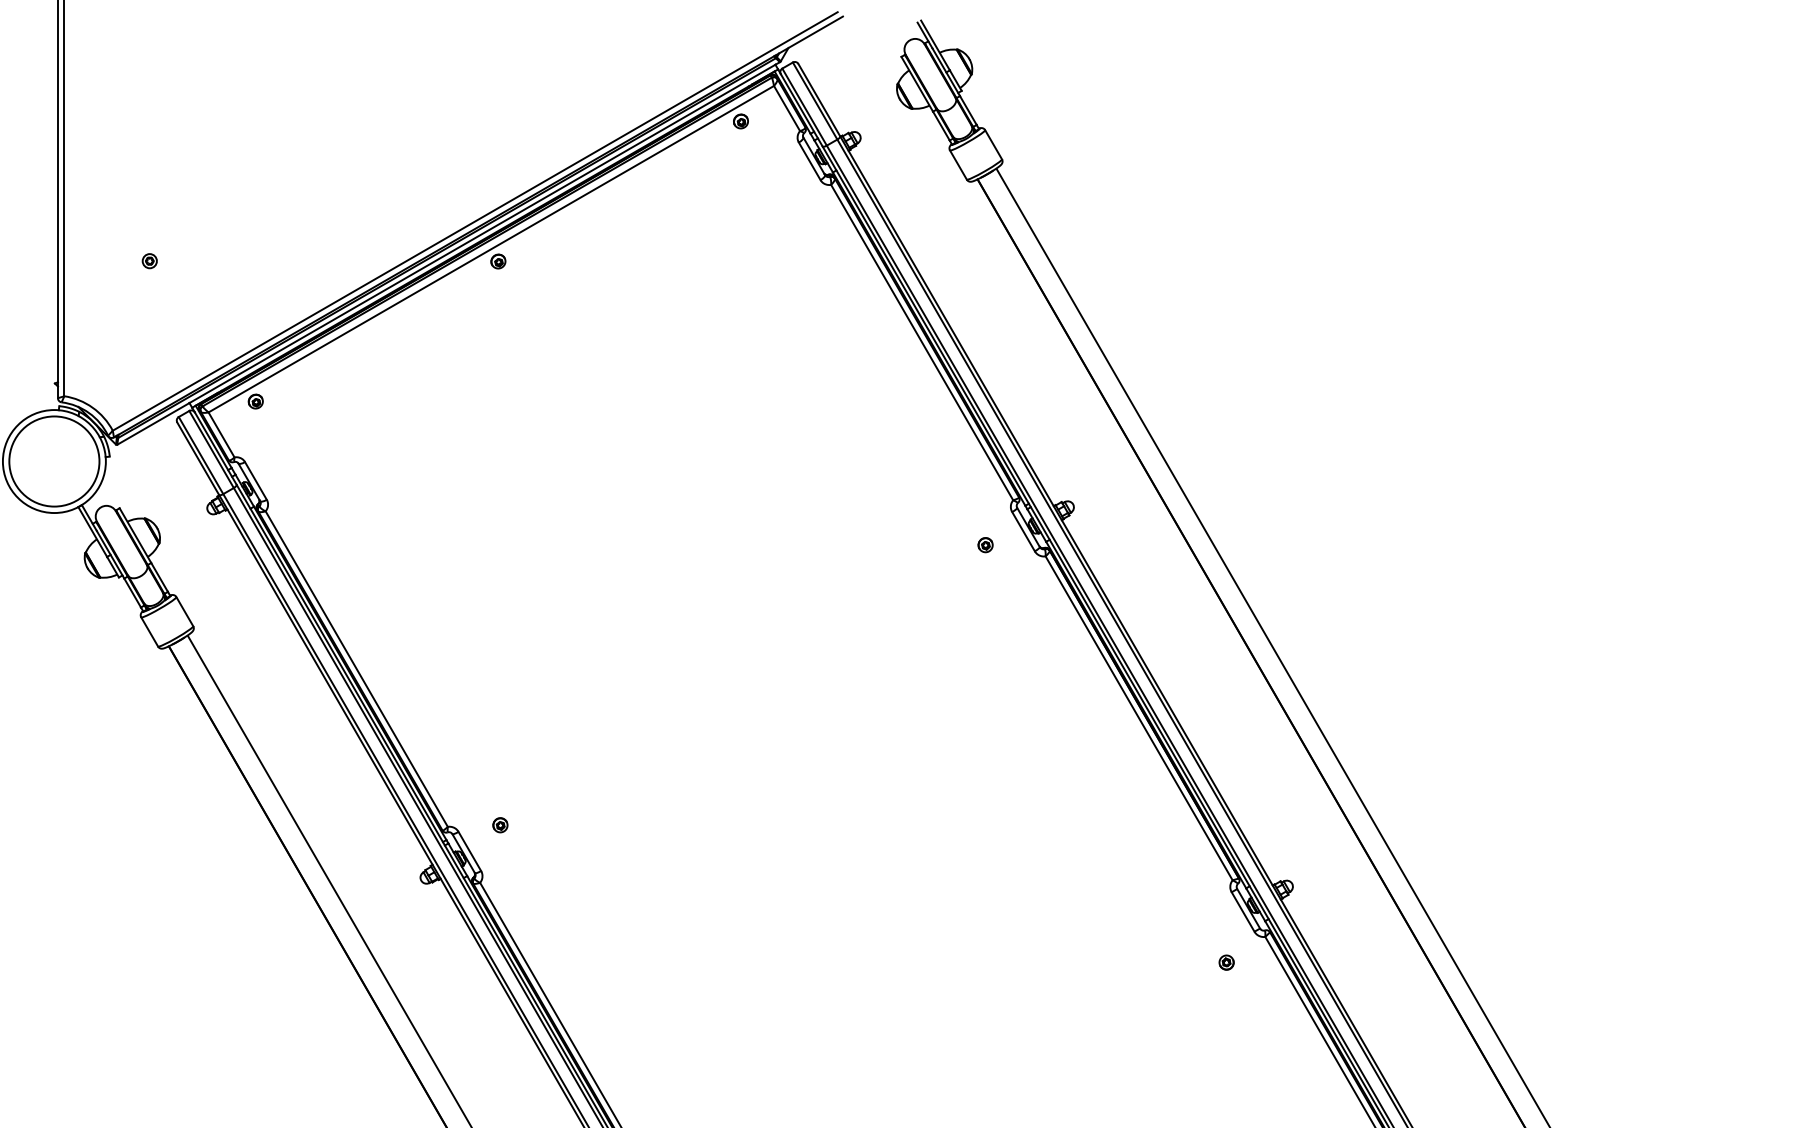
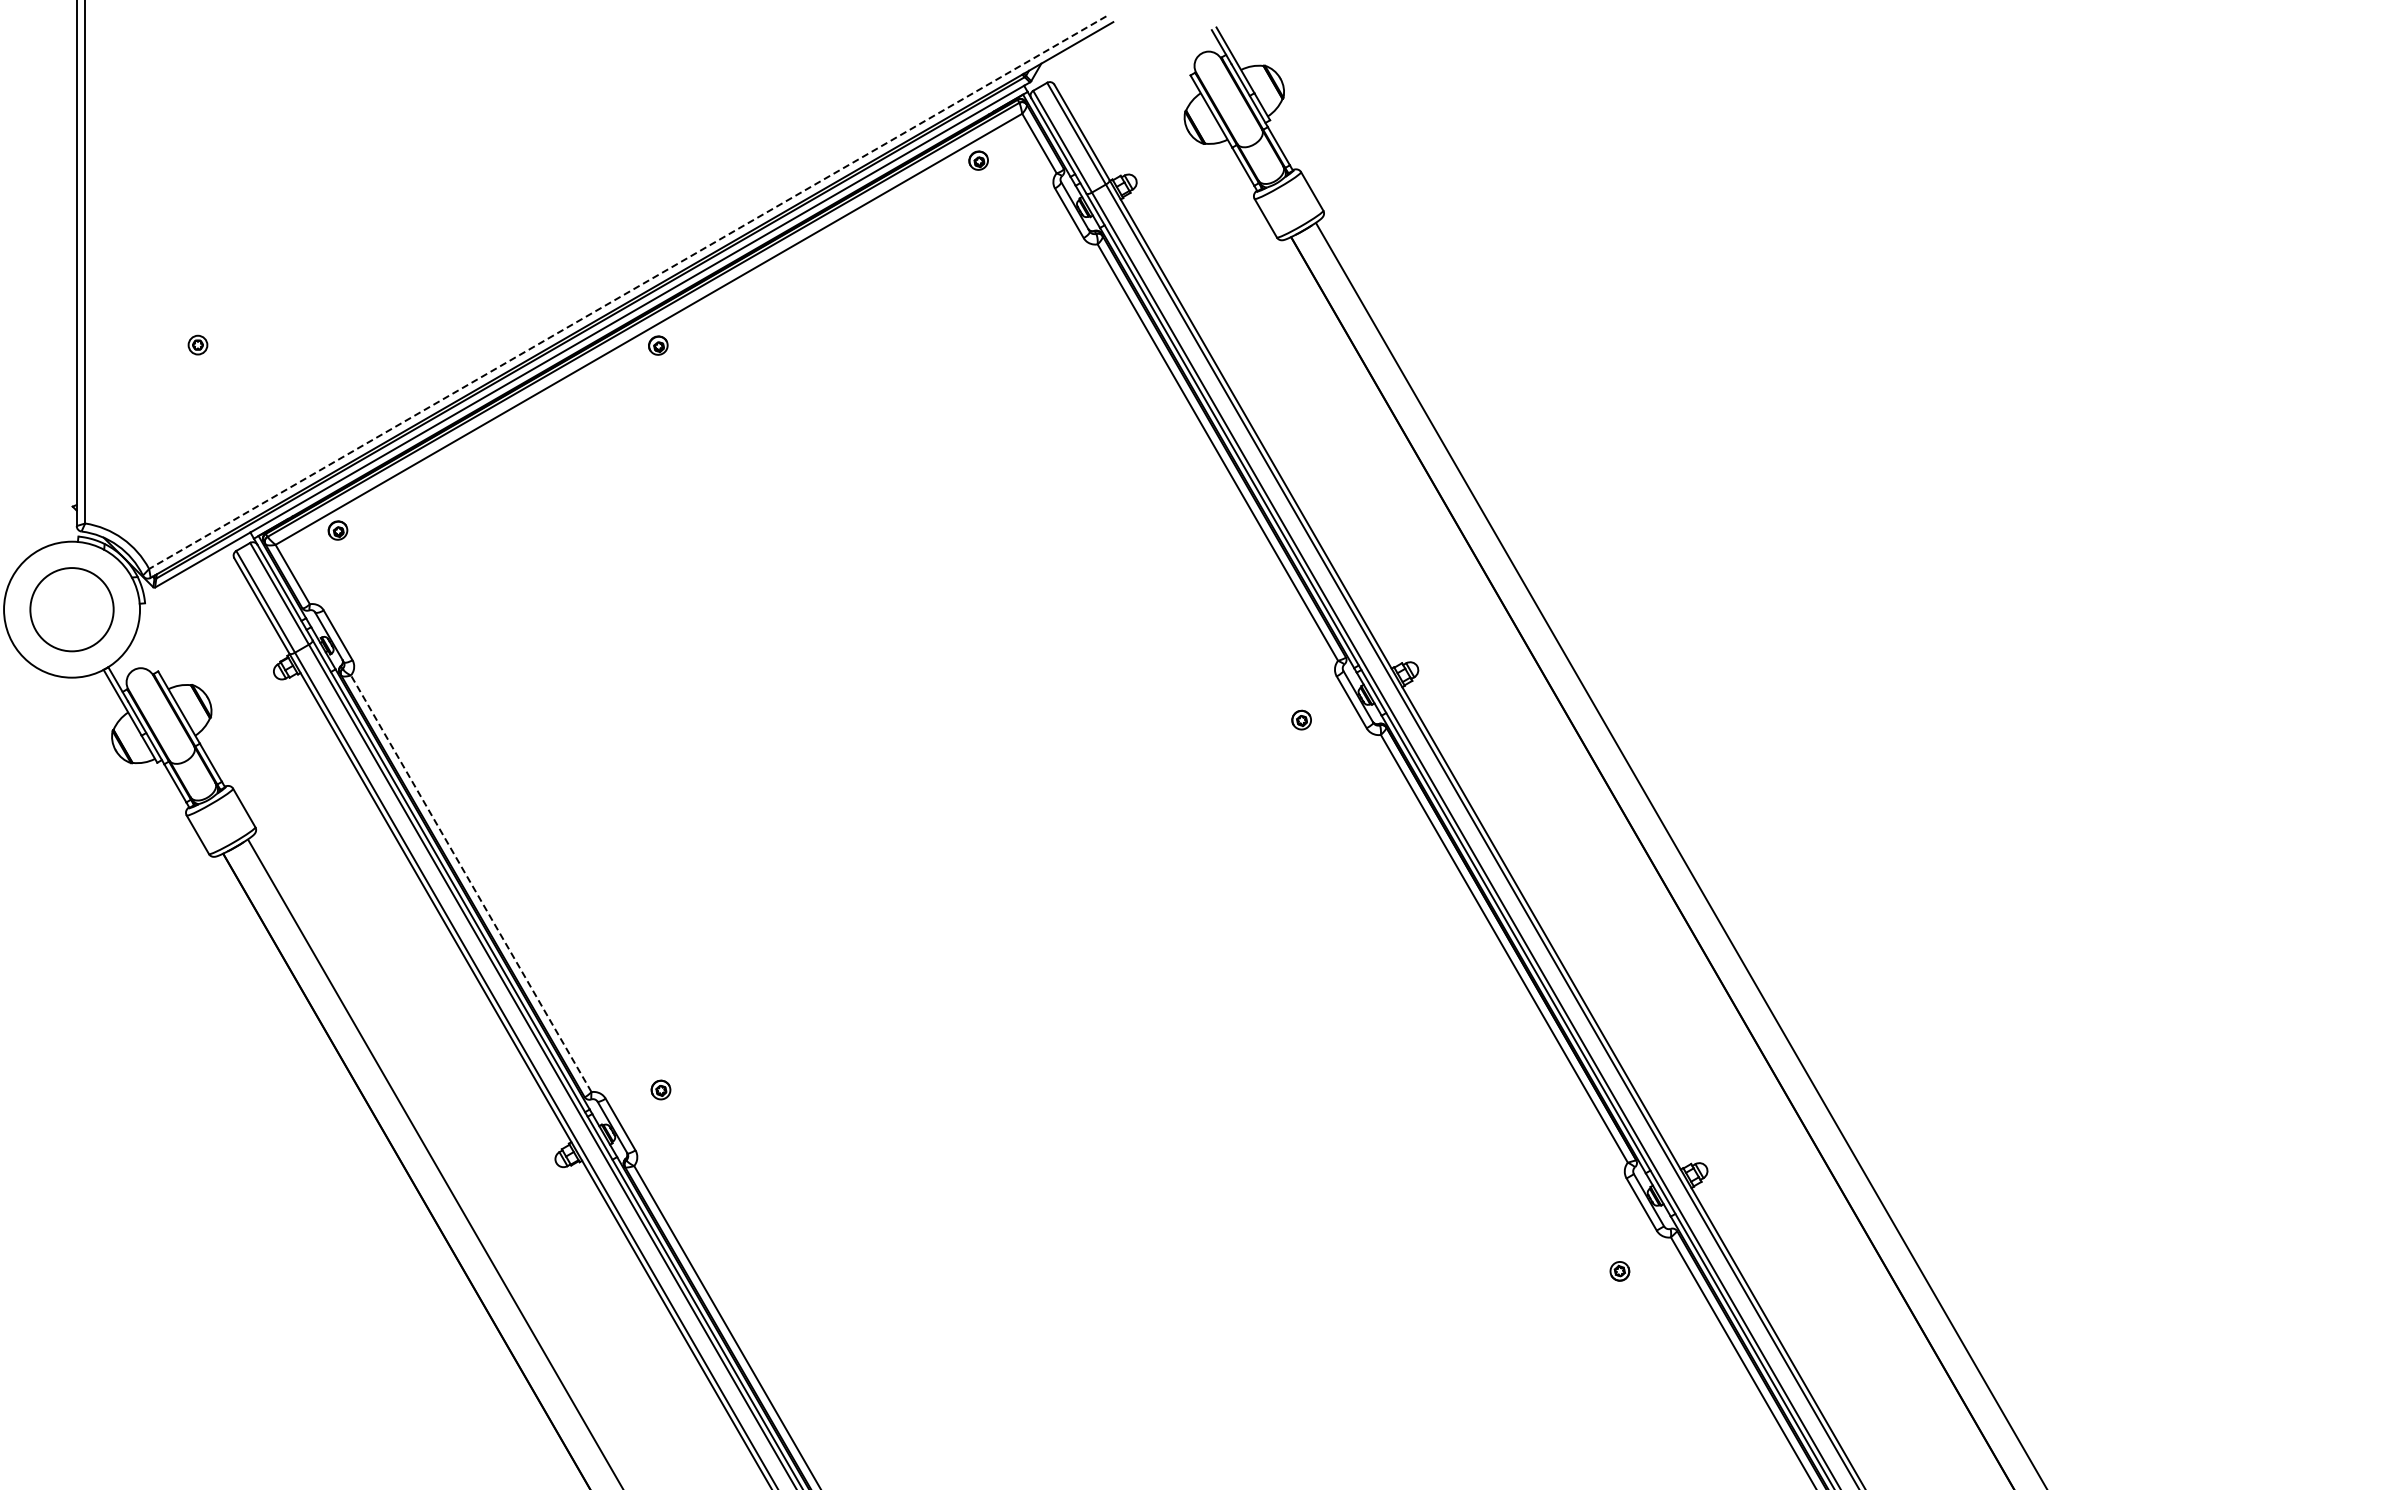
line: (475, 221) -> (627, 292), solid -> dashed
circle: (54, 461) -> (71, 609), size x0.7
line: (356, 668) -> (471, 883), solid -> dashed

